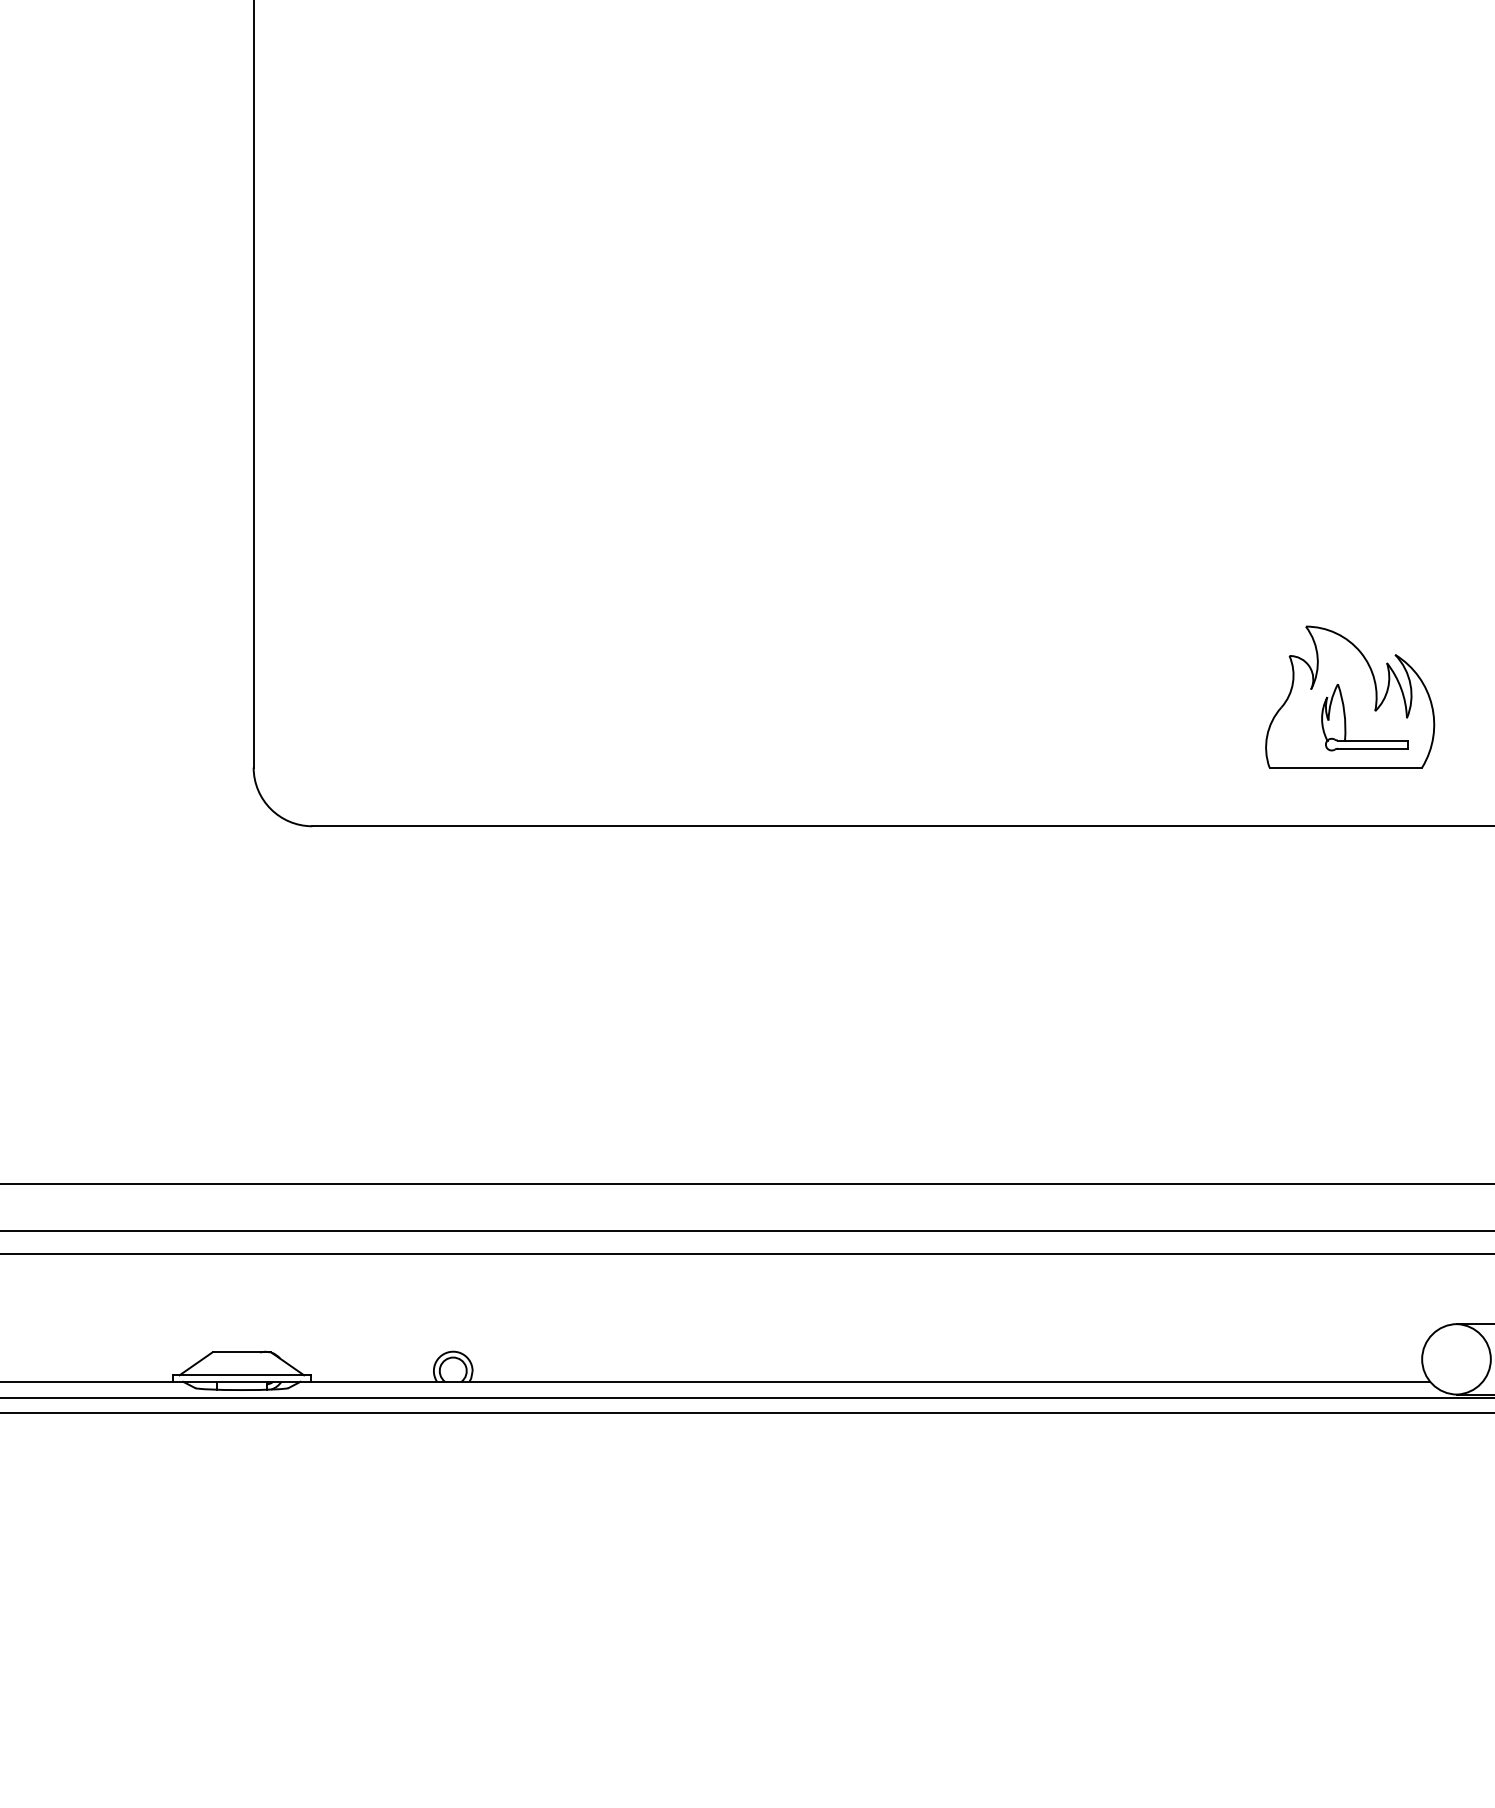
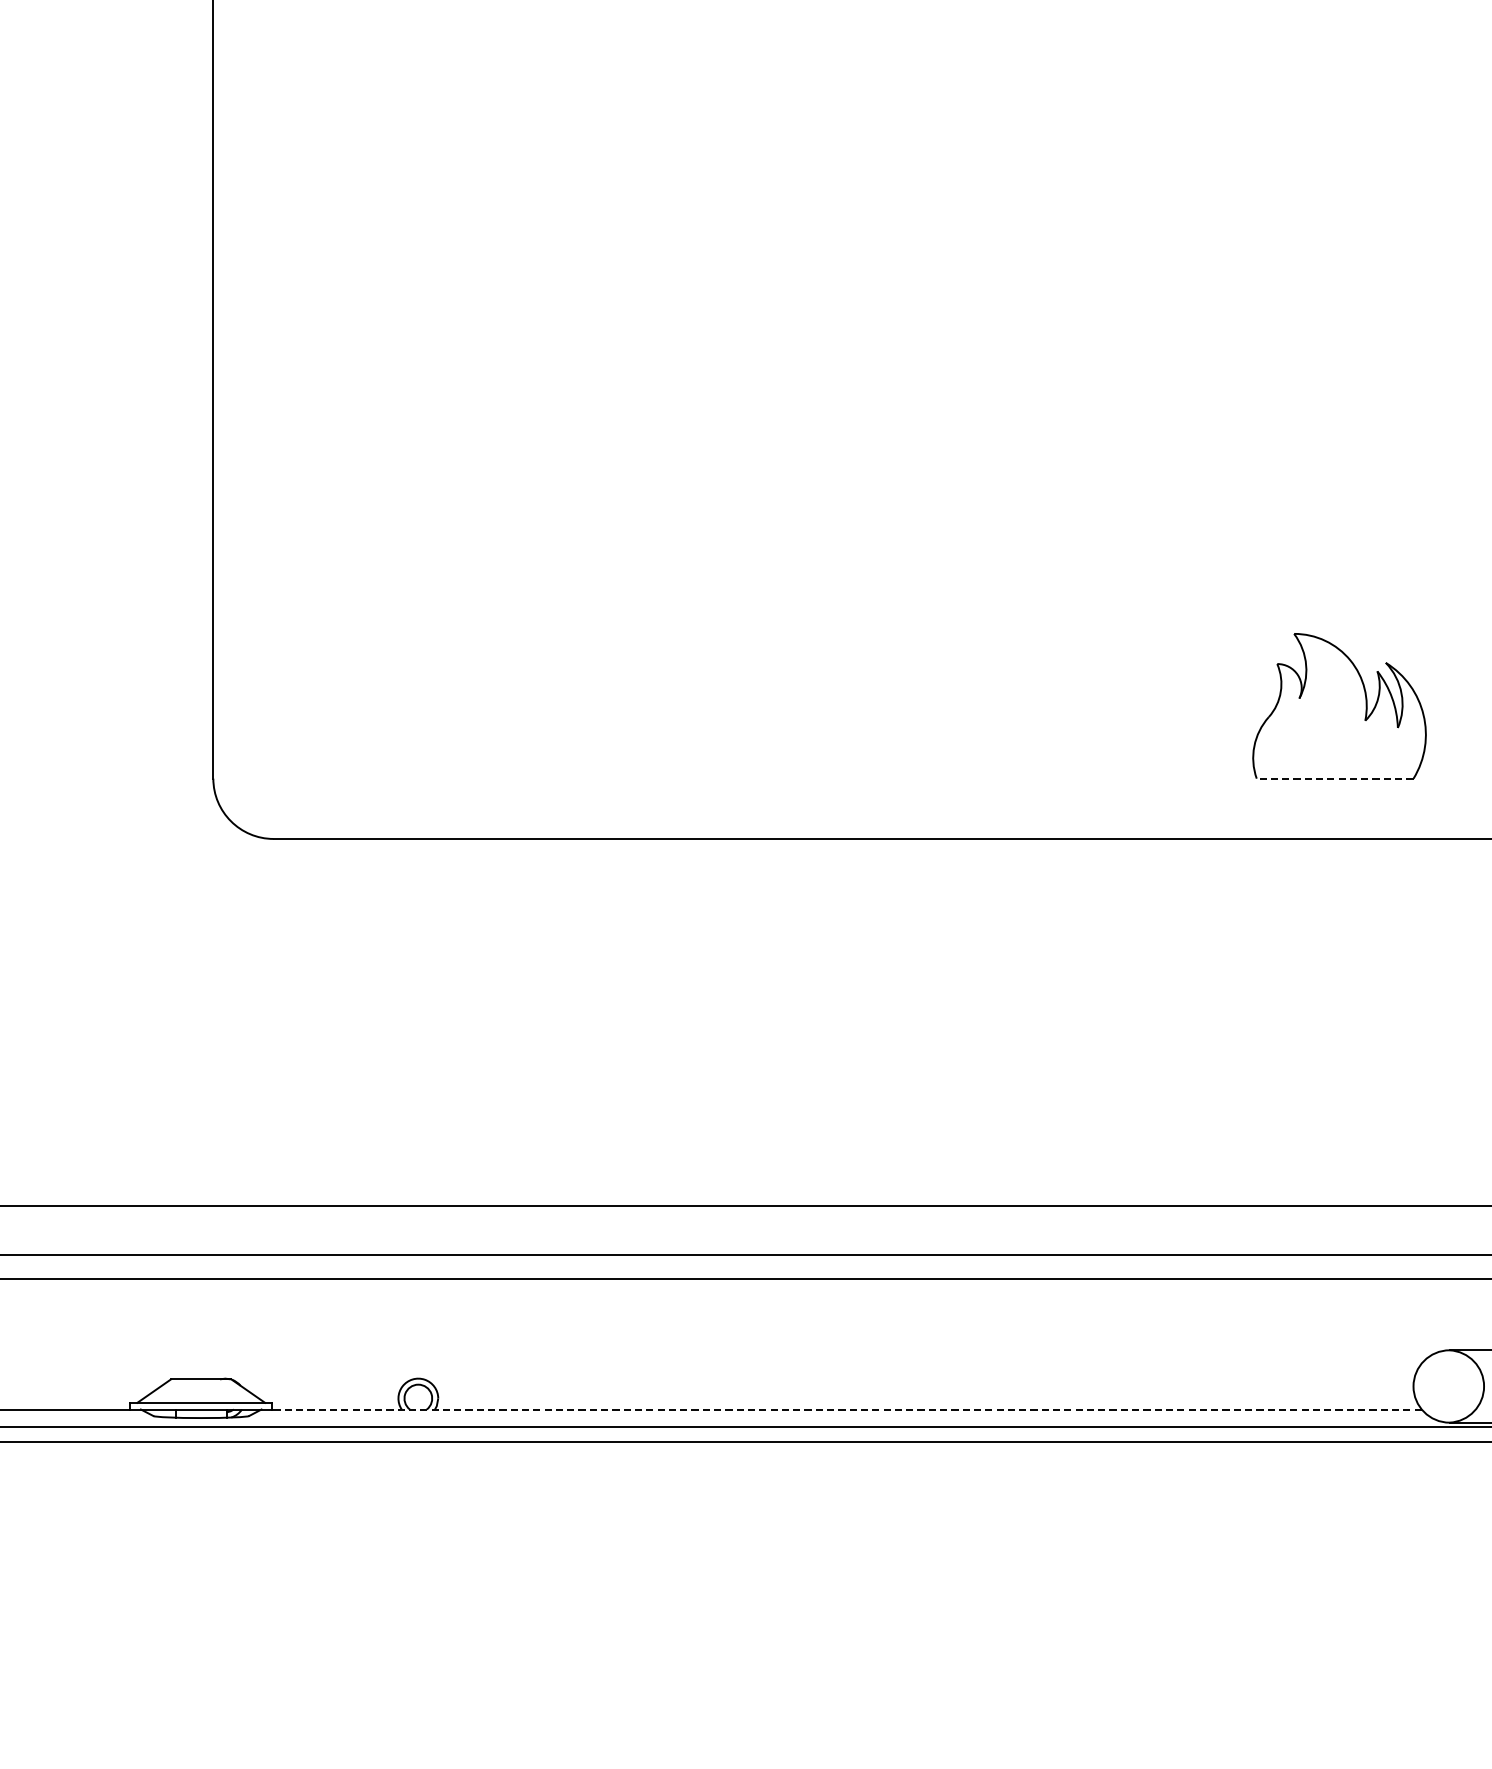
part: (1346, 721) -> (1335, 731), removed
line: (1345, 767) -> (1334, 778), solid -> dashed
line: (870, 1381) -> (846, 1409), solid -> dashed

